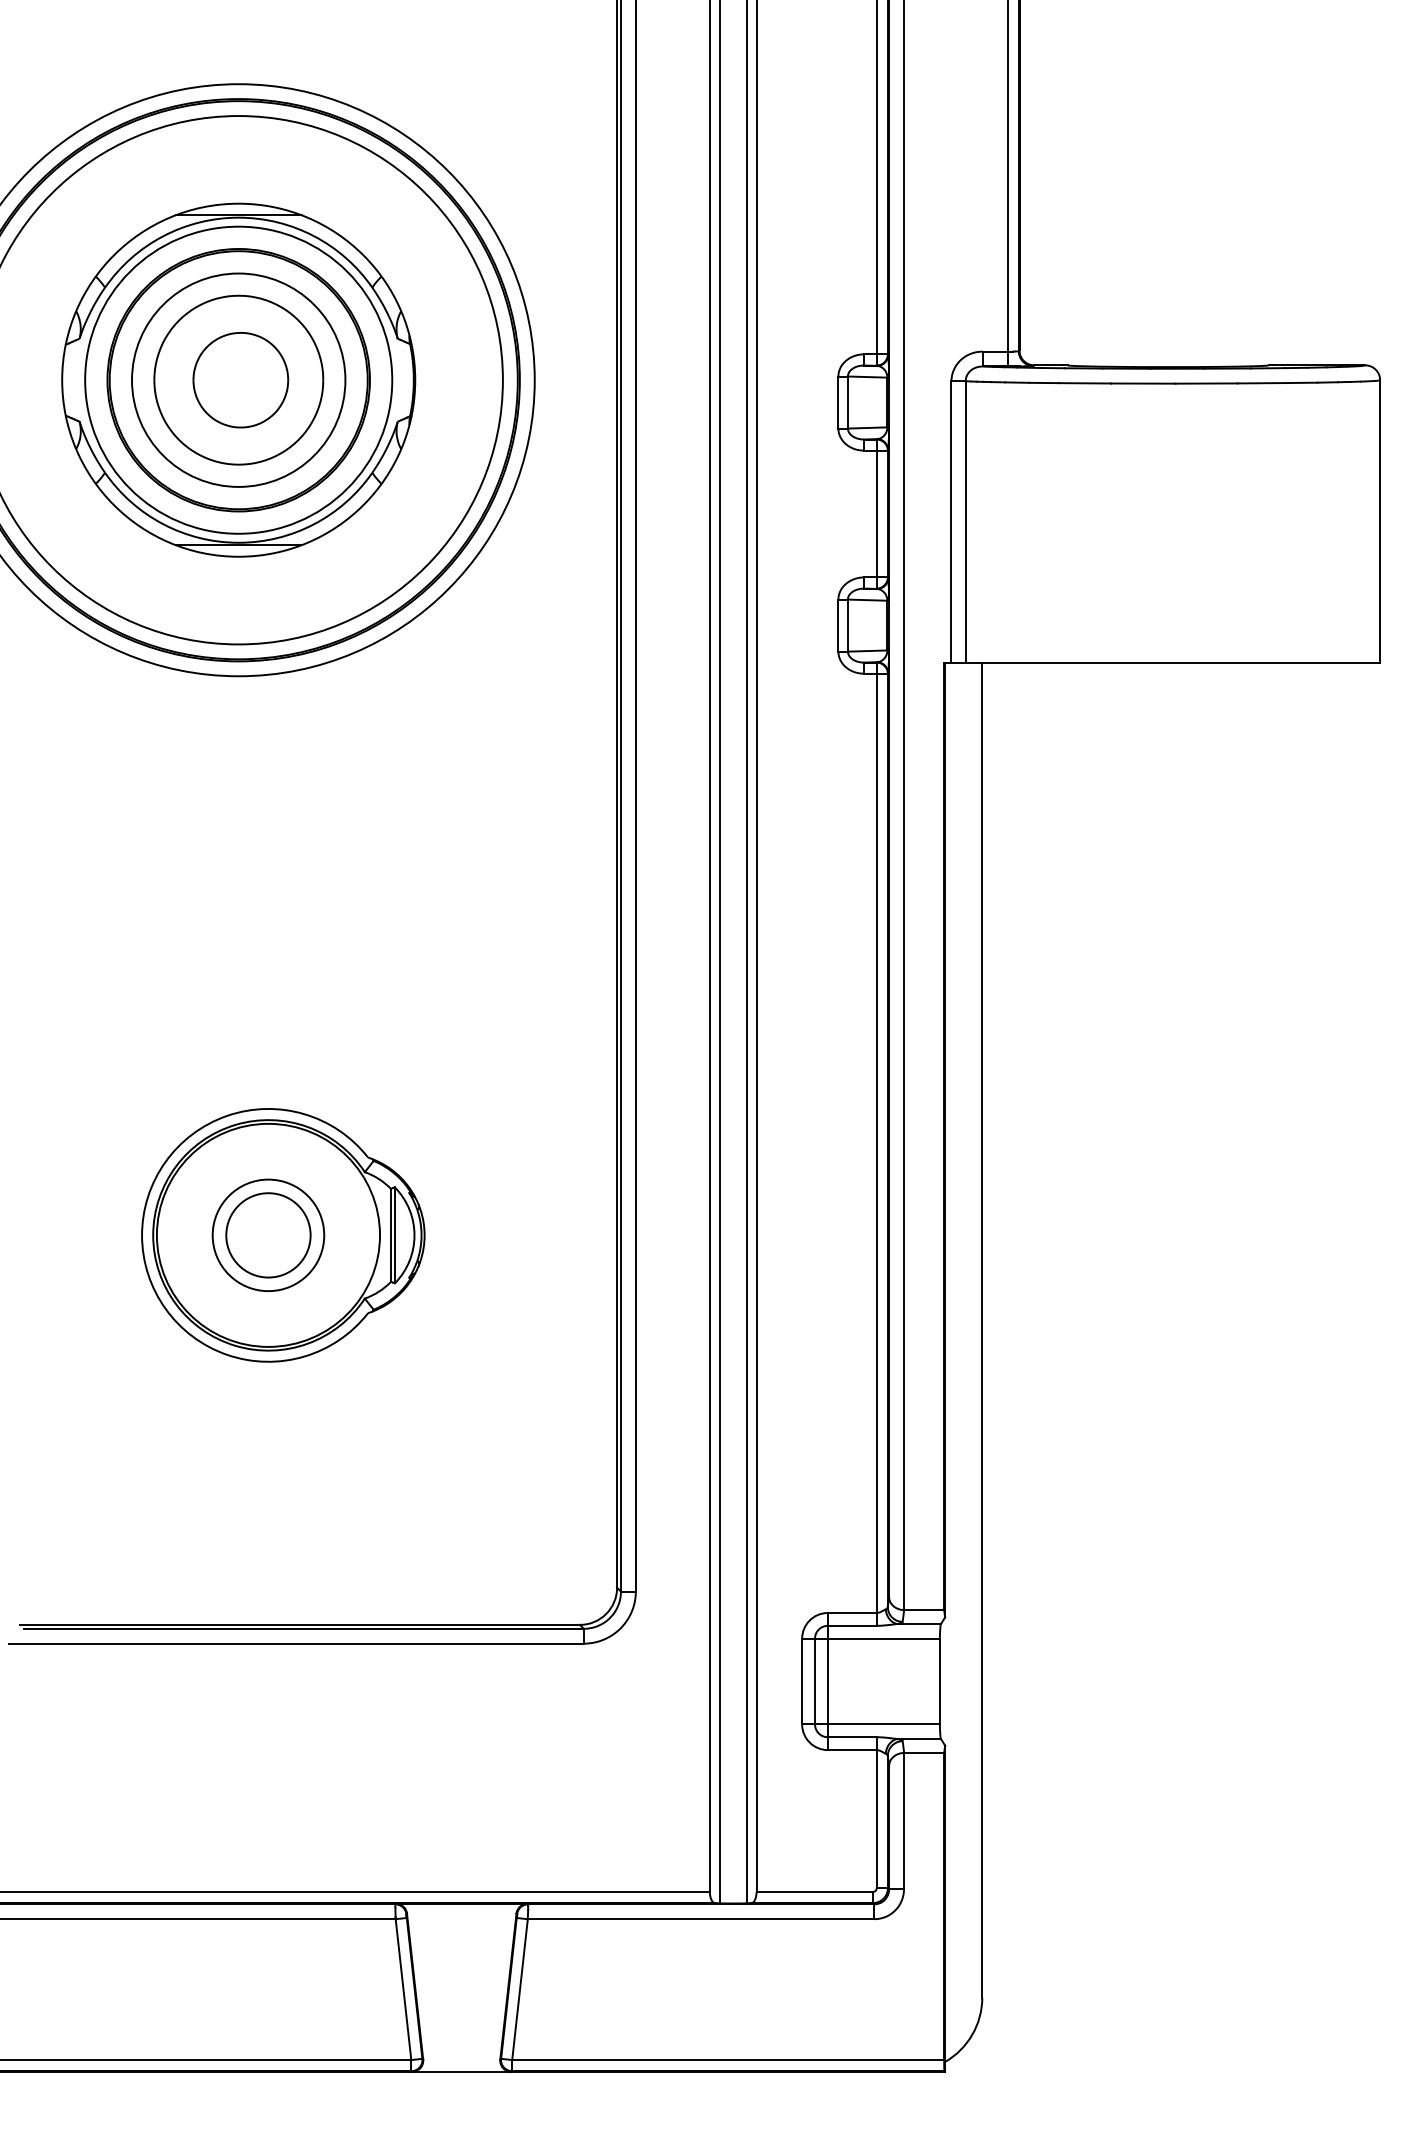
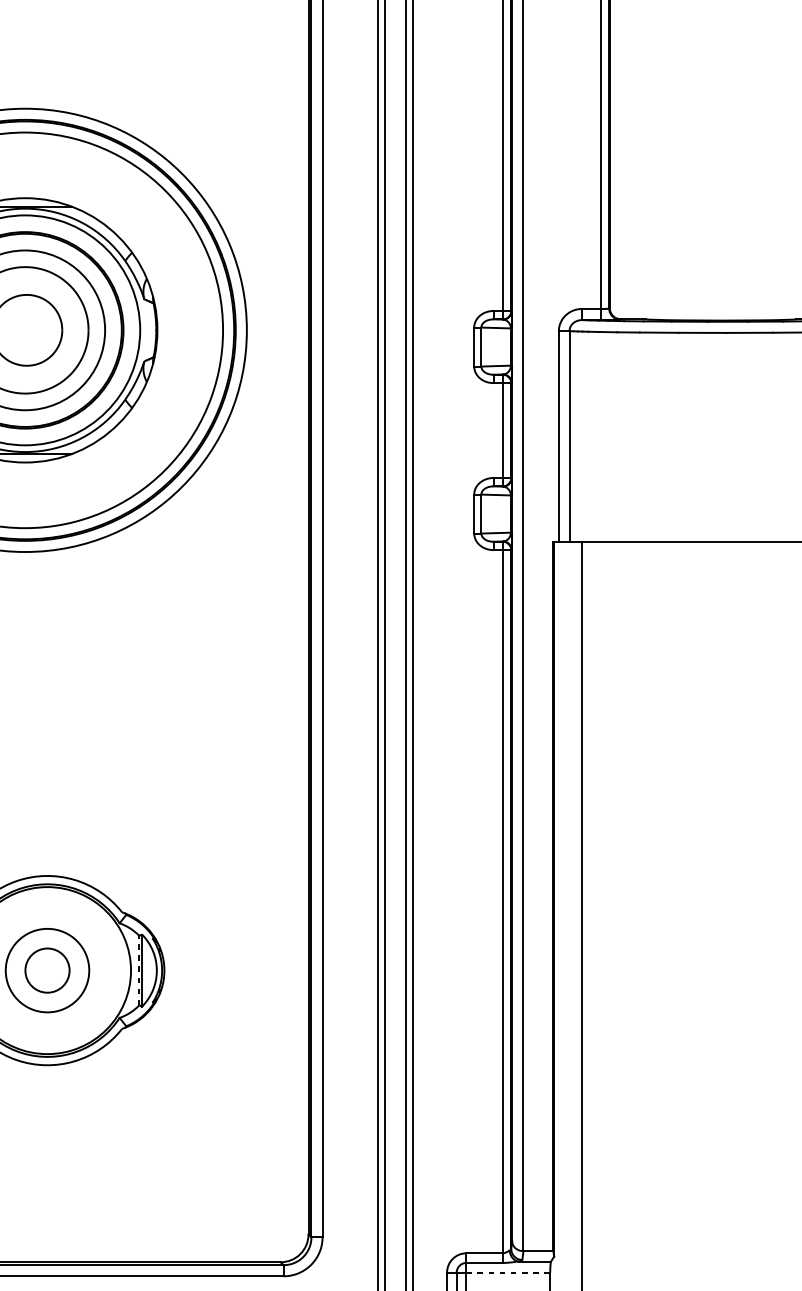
line: (390, 1234) -> (138, 969), solid -> dashed
circle: (268, 1235) -> (47, 970), size x0.7
line: (884, 1638) -> (508, 1272), solid -> dashed

